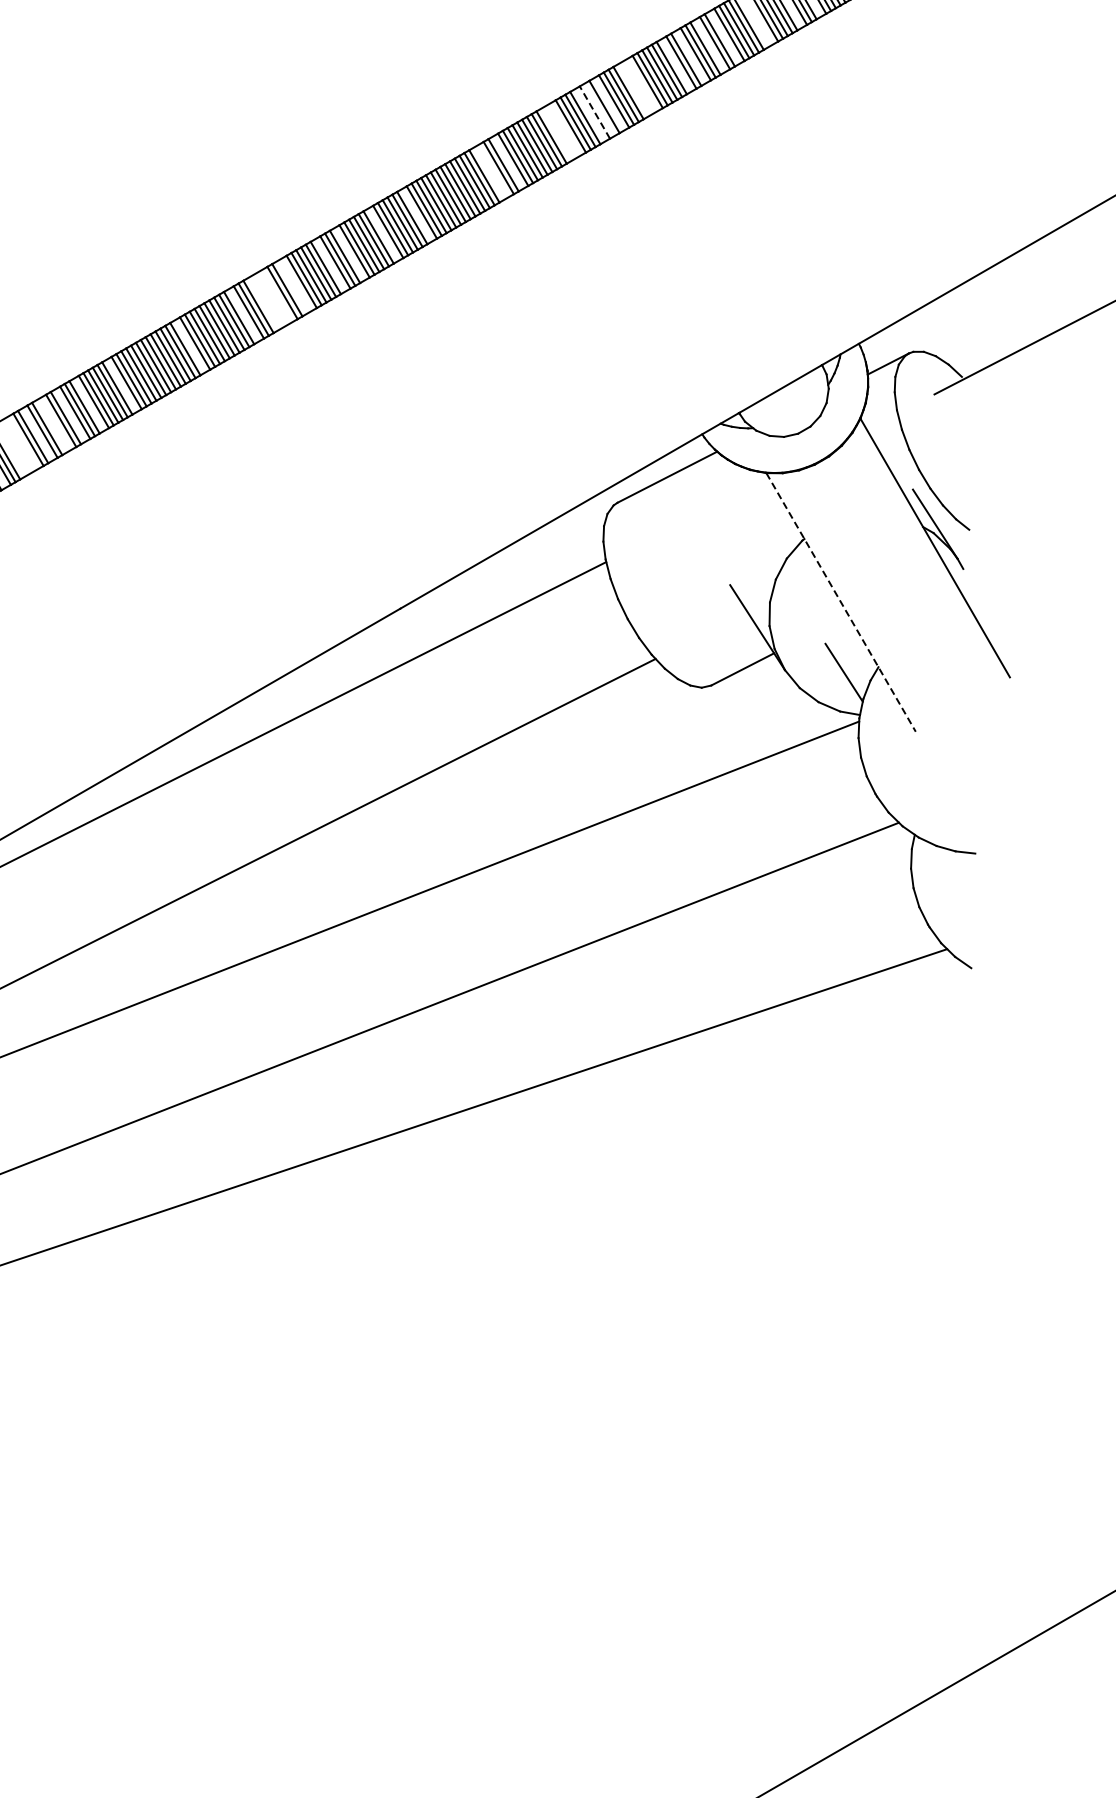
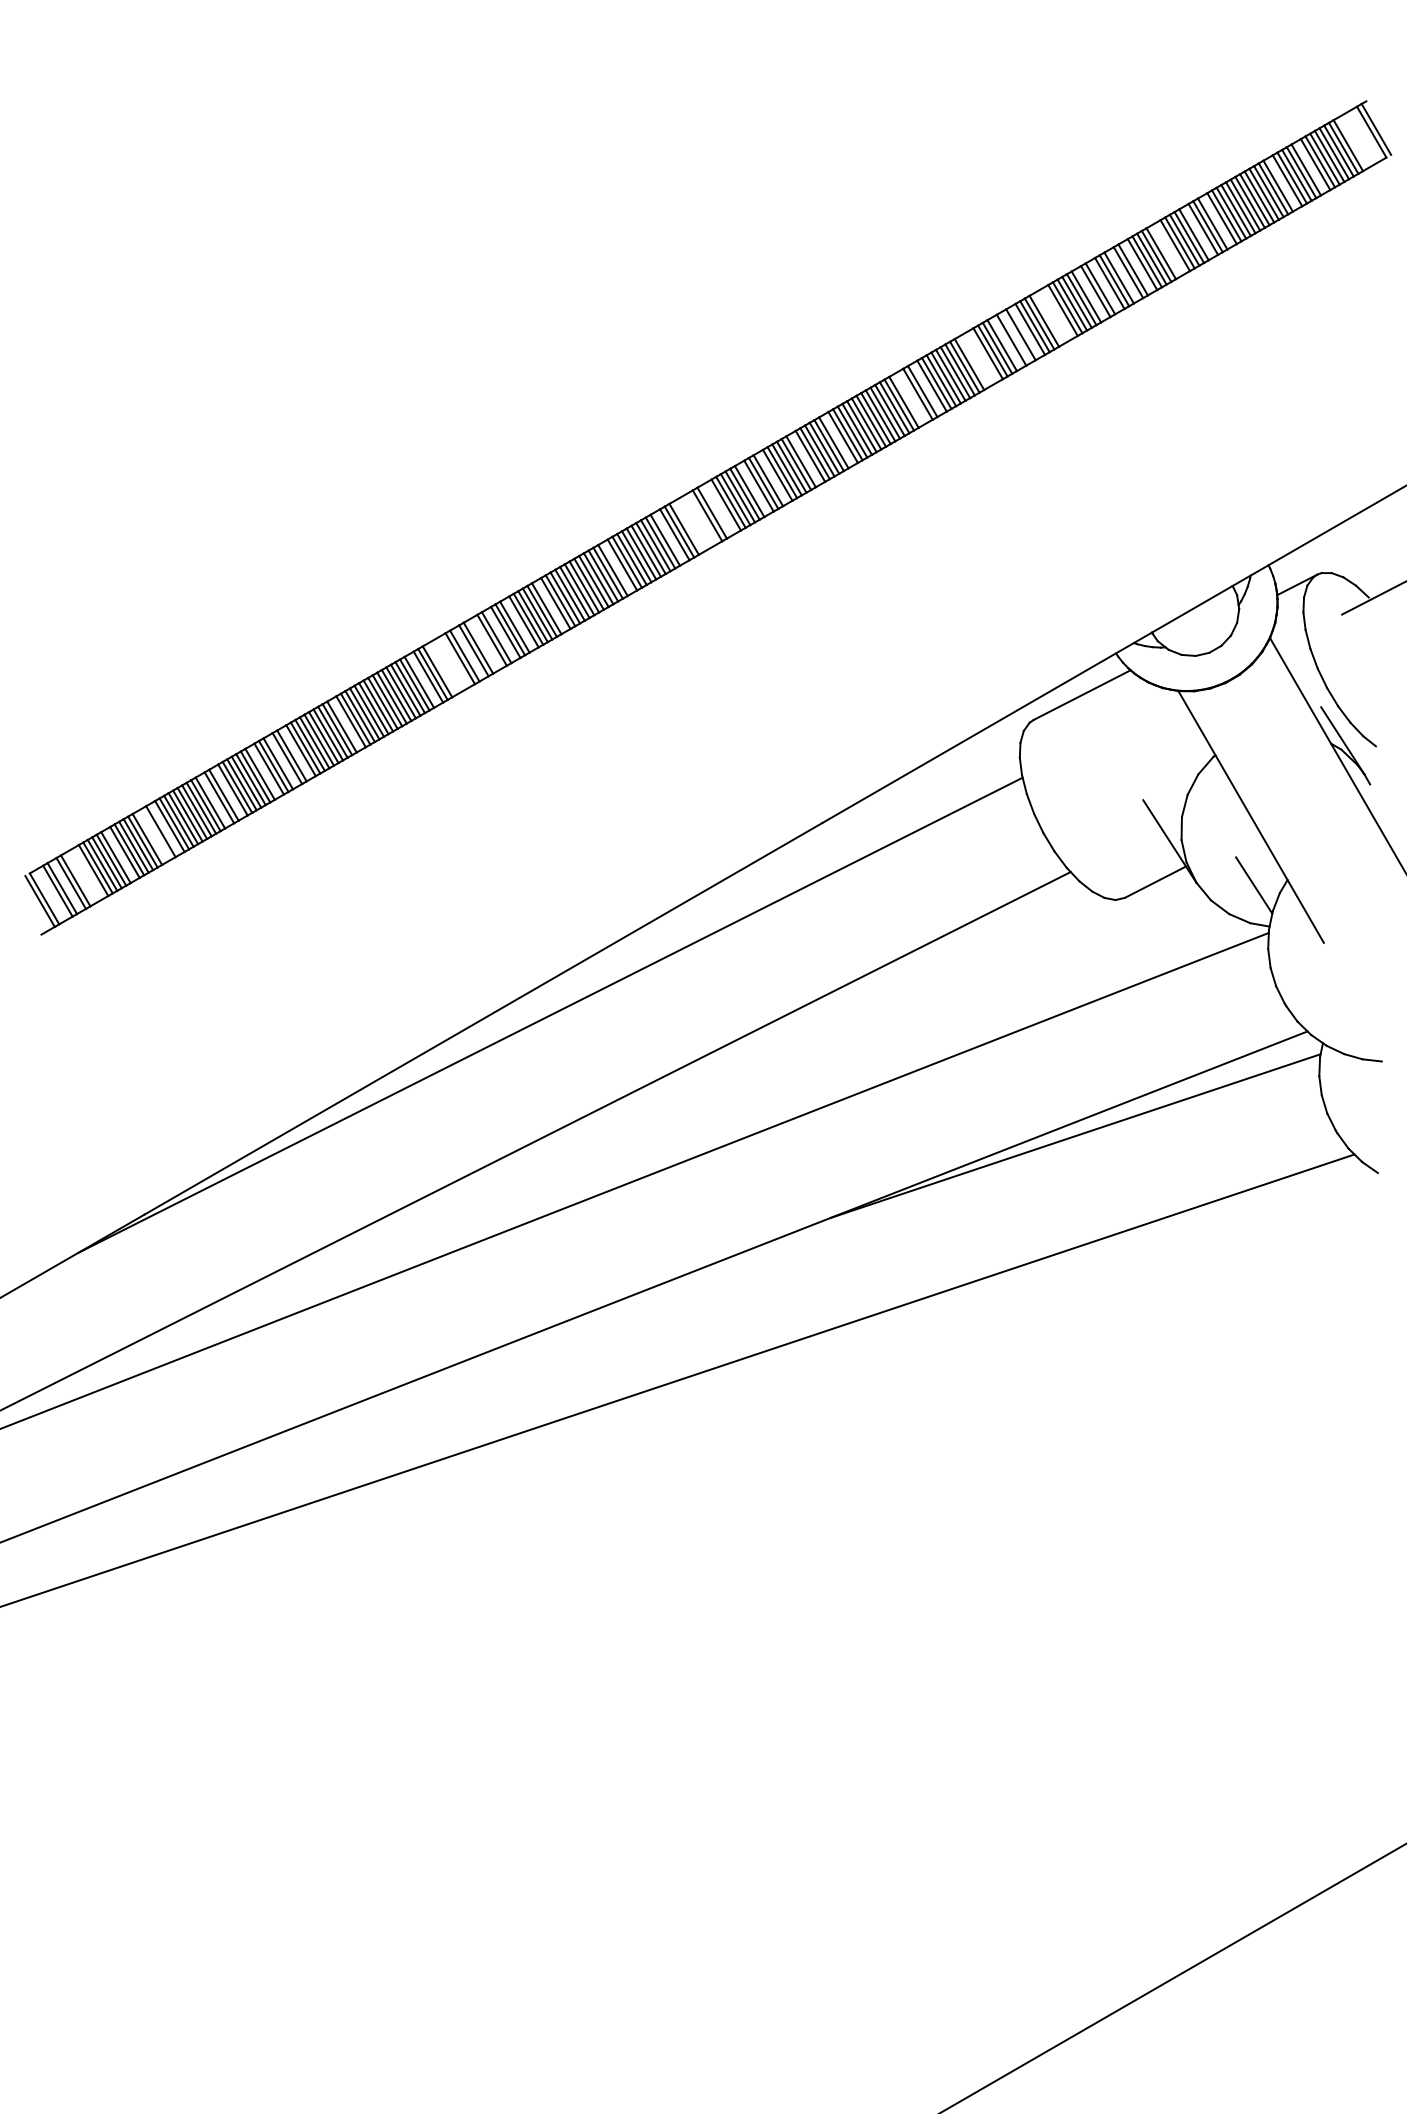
line: (594, 111) -> (1011, 339), dashed -> solid
line: (841, 602) -> (1251, 817), dashed -> solid
line: (660, 929) -> (1075, 1135), added

